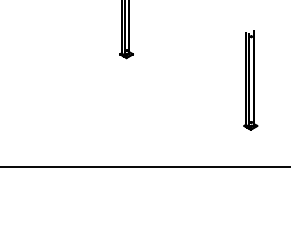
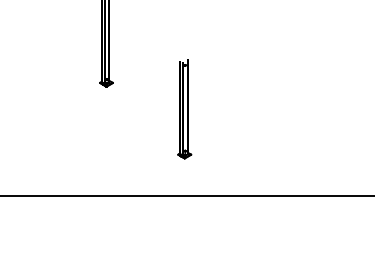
part: (250, 80) -> (184, 109), moved

